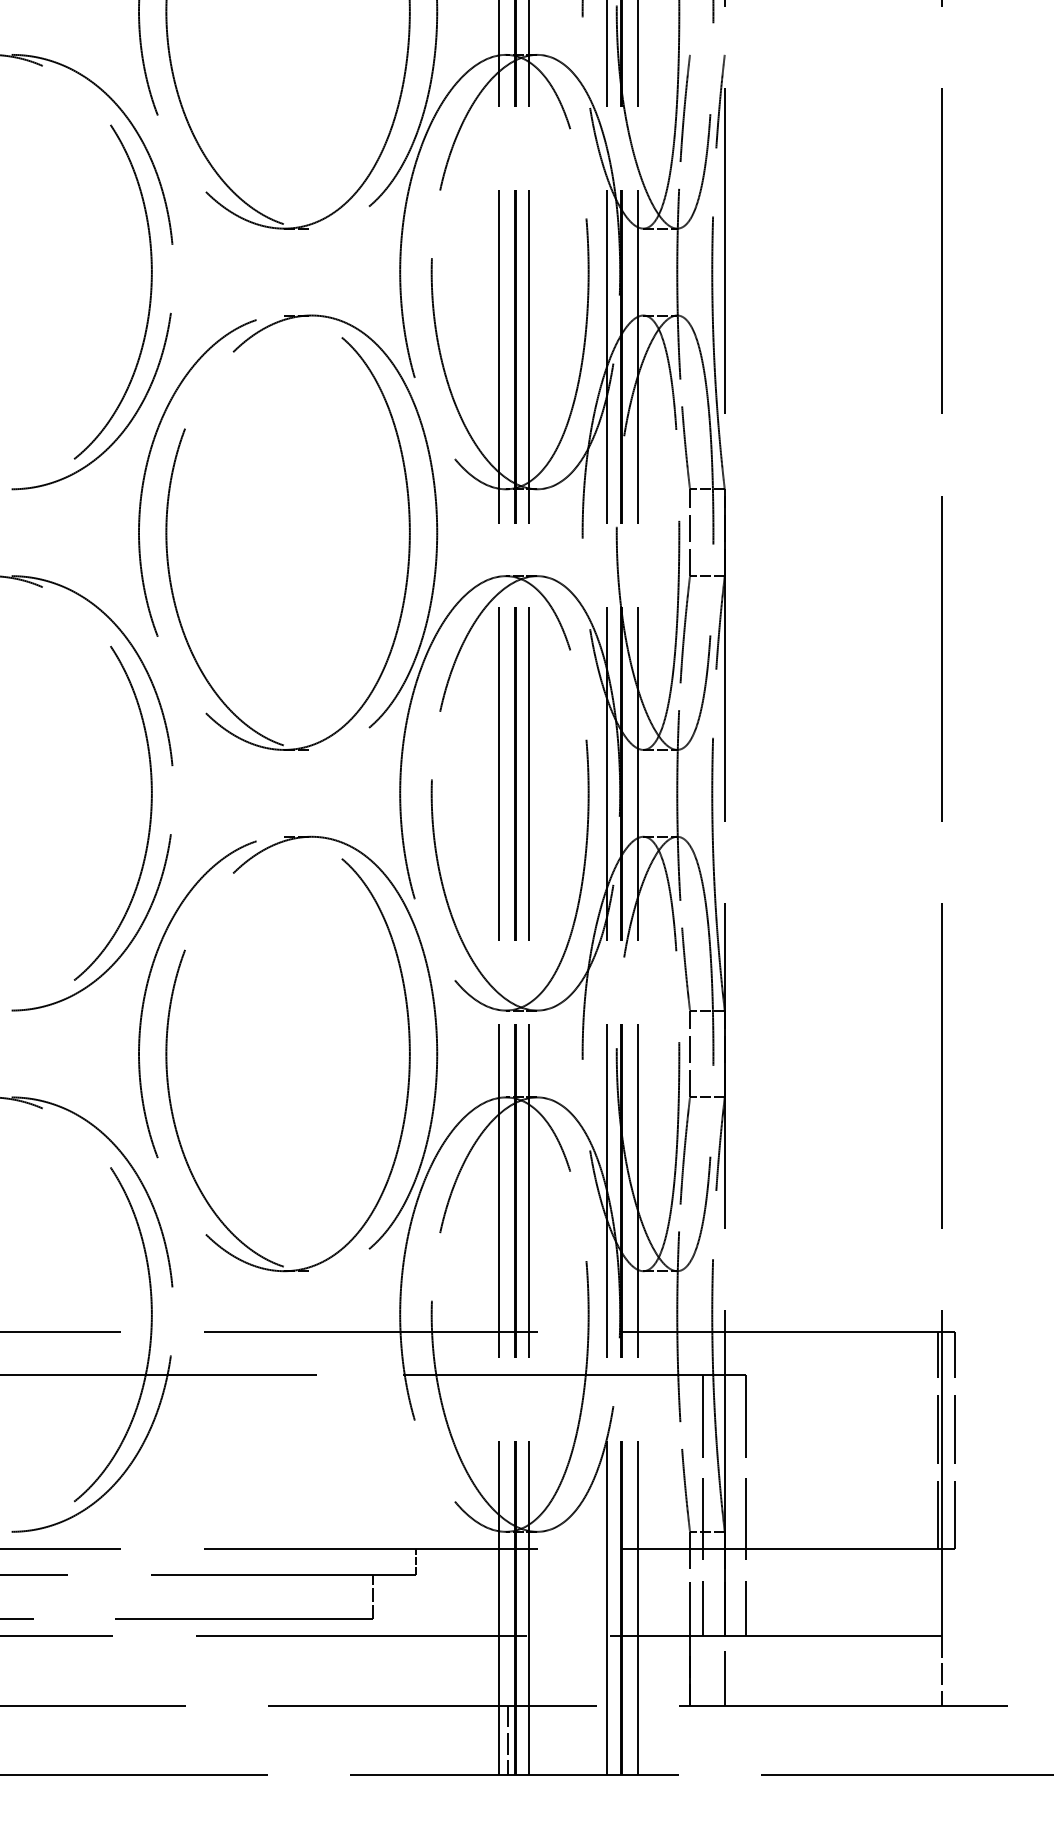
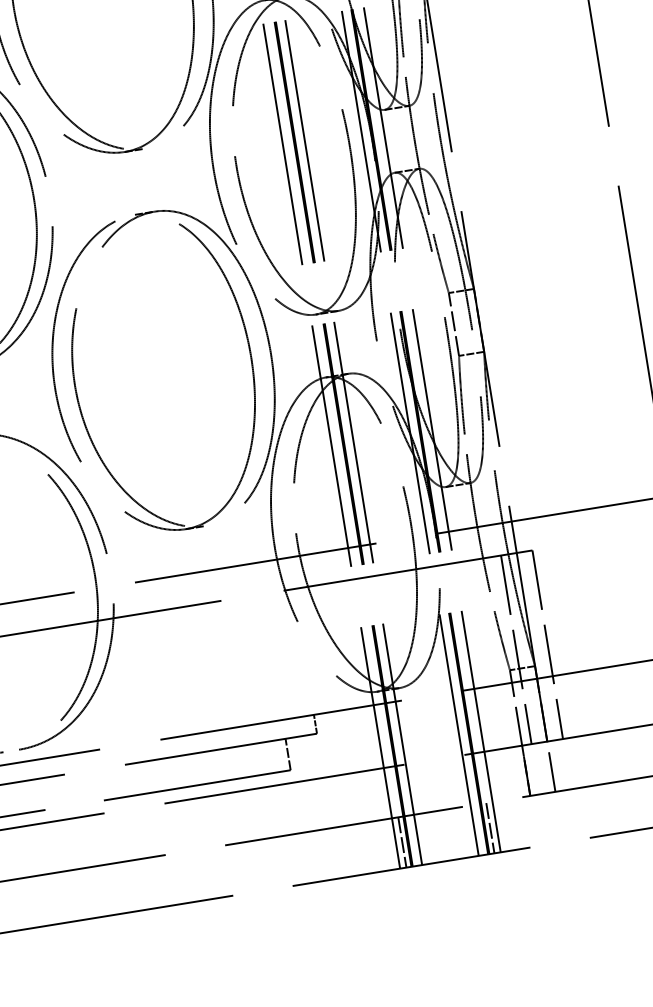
line: (629, 1740) -> (490, 828), added

